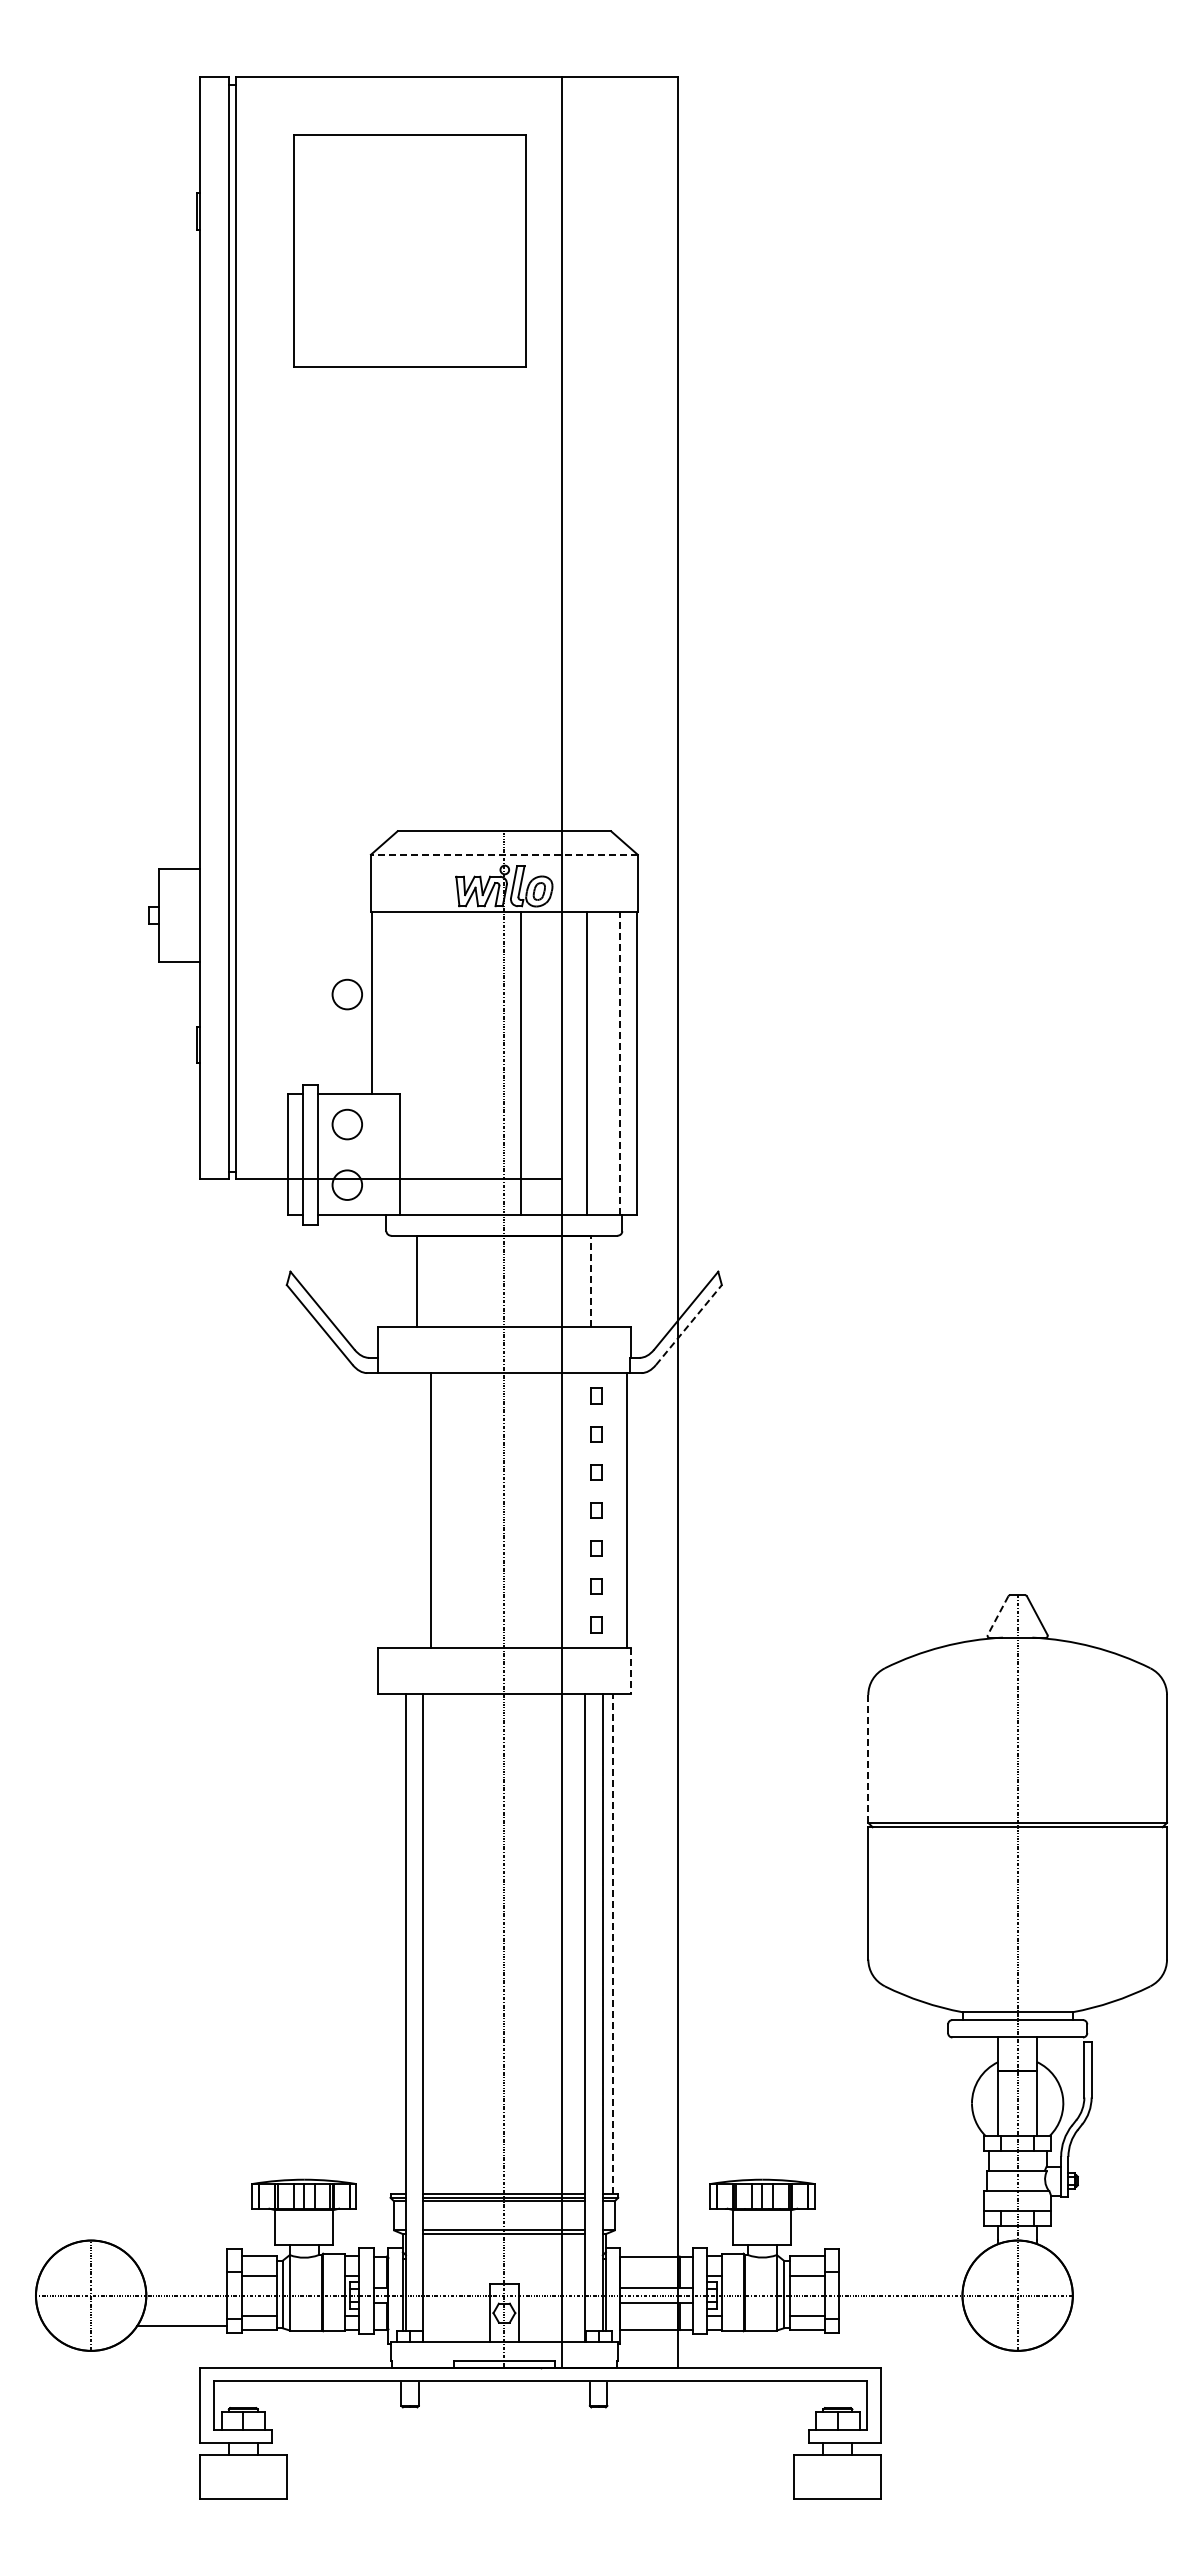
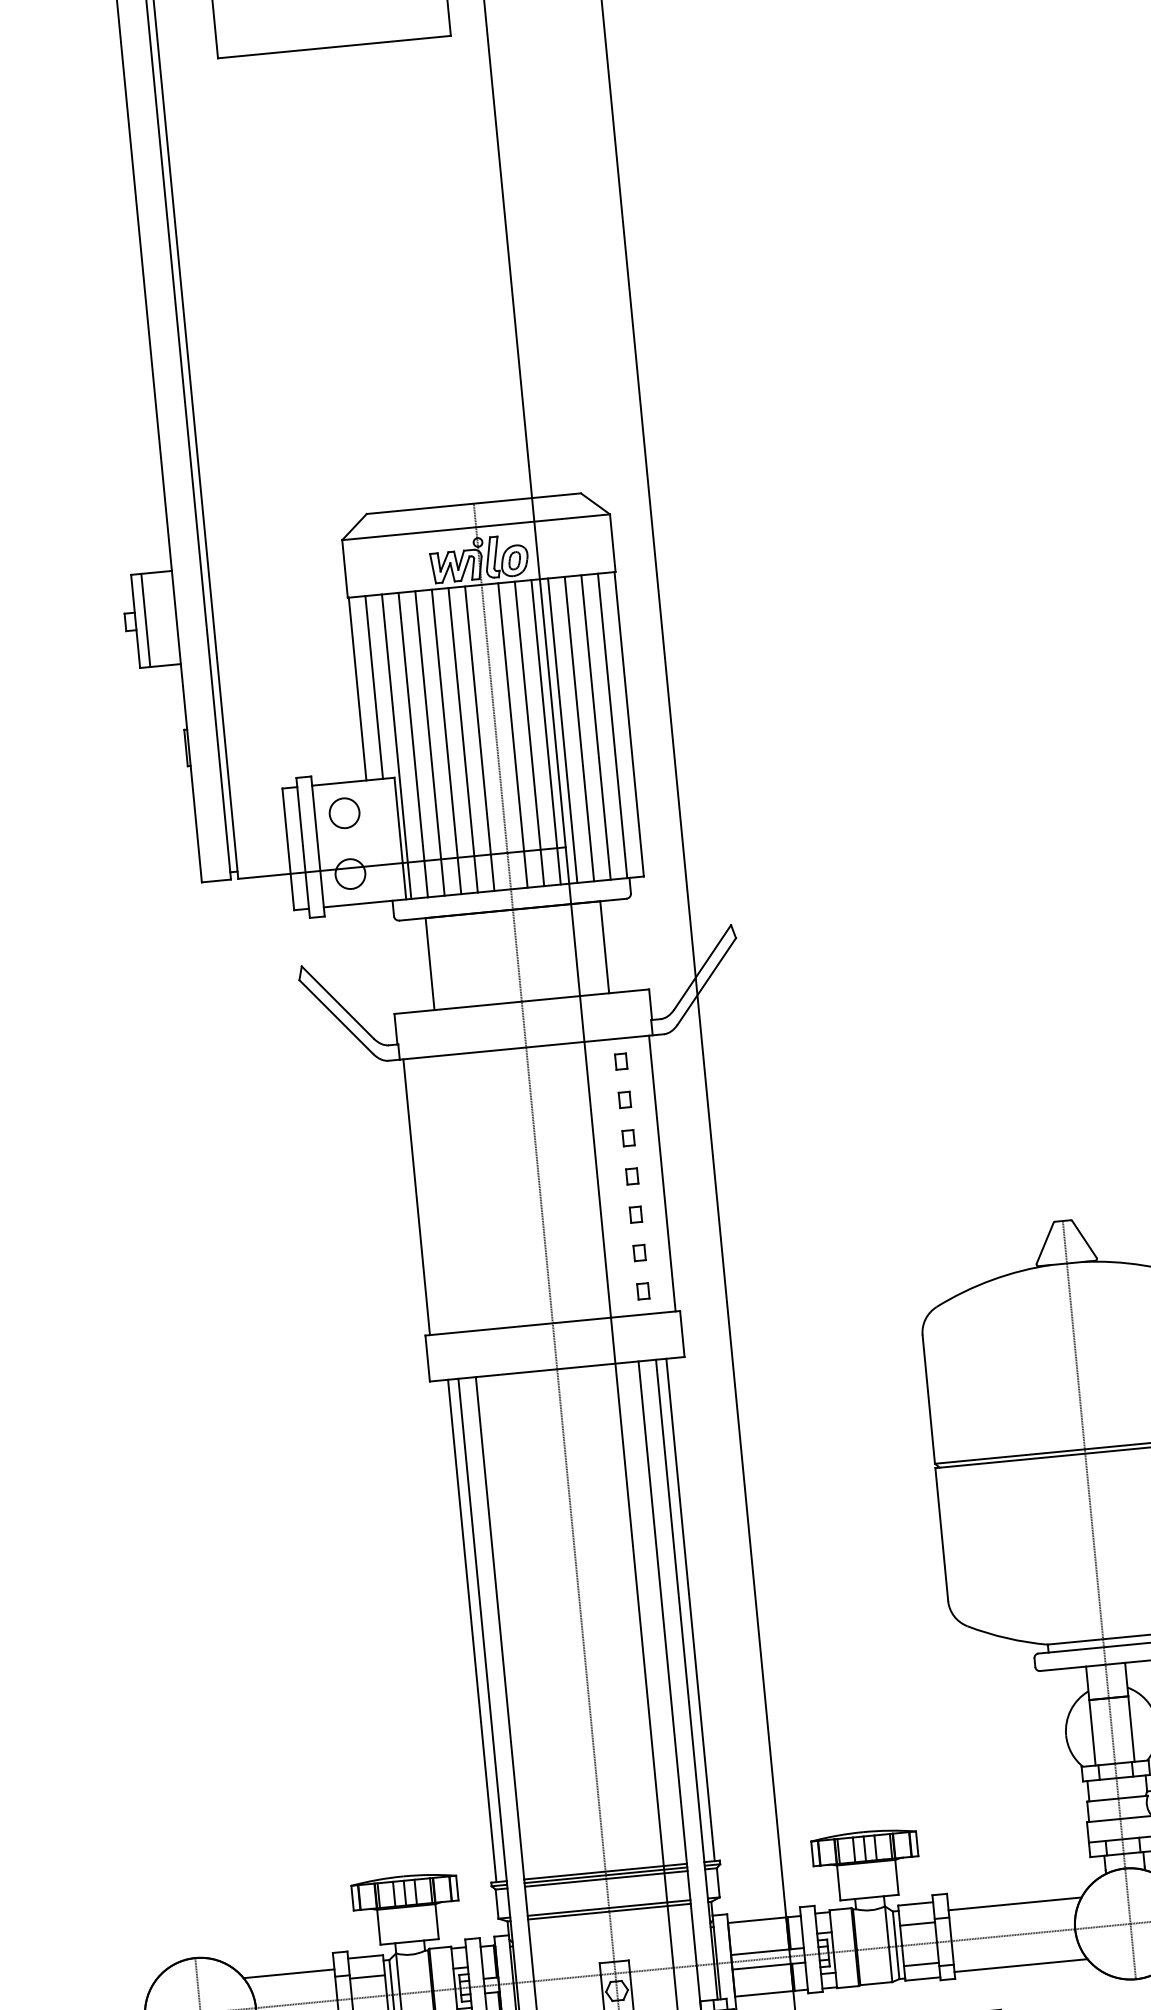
line: (503, 854) -> (475, 527), dashed -> solid
line: (169, 914) -> (145, 619), added
circle: (346, 994) -> (331, 682), removed
line: (388, 1003) -> (374, 687), added
line: (405, 1063) -> (397, 746), added
line: (421, 1063) -> (413, 744), added
line: (438, 1063) -> (430, 743), added
line: (454, 1063) -> (446, 741), added
line: (471, 1063) -> (463, 739), added
line: (487, 1063) -> (479, 738), added
line: (537, 1063) -> (529, 733), added
line: (553, 1063) -> (545, 732), added
line: (570, 1063) -> (562, 730), added
line: (603, 1063) -> (595, 727), added
line: (620, 1063) -> (612, 725), dashed -> solid
line: (591, 1281) -> (604, 947), dashed -> solid
line: (688, 1325) -> (706, 981), dashed -> solid
line: (431, 1510) -> (417, 1197), moved
line: (998, 1615) -> (1045, 1243), dashed -> solid
line: (631, 1670) -> (682, 1333), dashed -> solid
line: (868, 1758) -> (928, 1399), dashed -> solid
line: (395, 1943) -> (472, 1630), added
line: (613, 1943) -> (690, 1609), dashed -> solid
line: (181, 2264) -> (288, 1973), added
line: (905, 2264) -> (1014, 1903), added
line: (905, 2326) -> (1020, 1965), added

